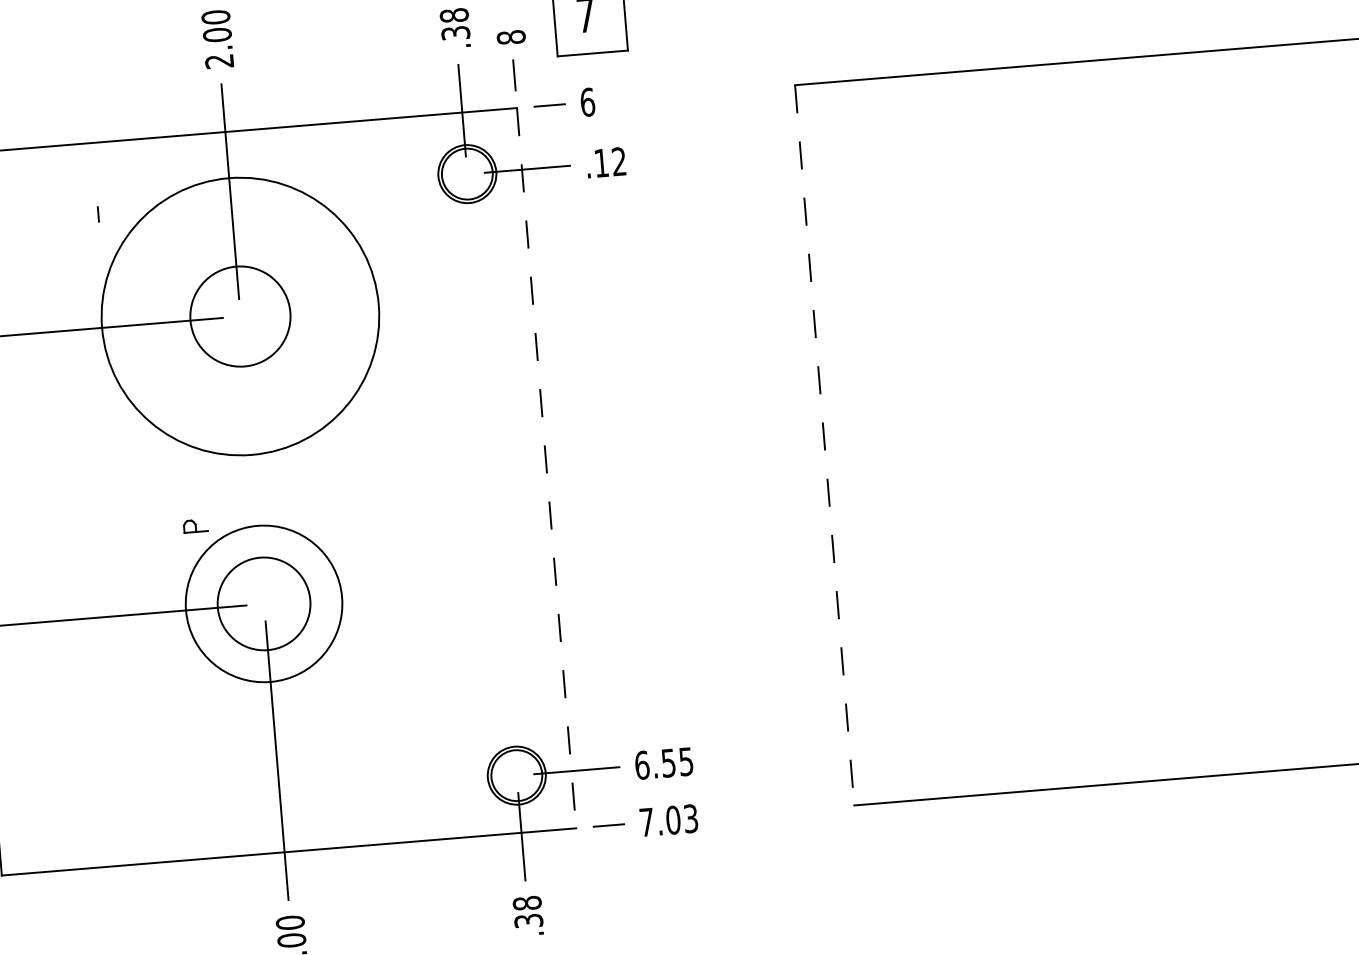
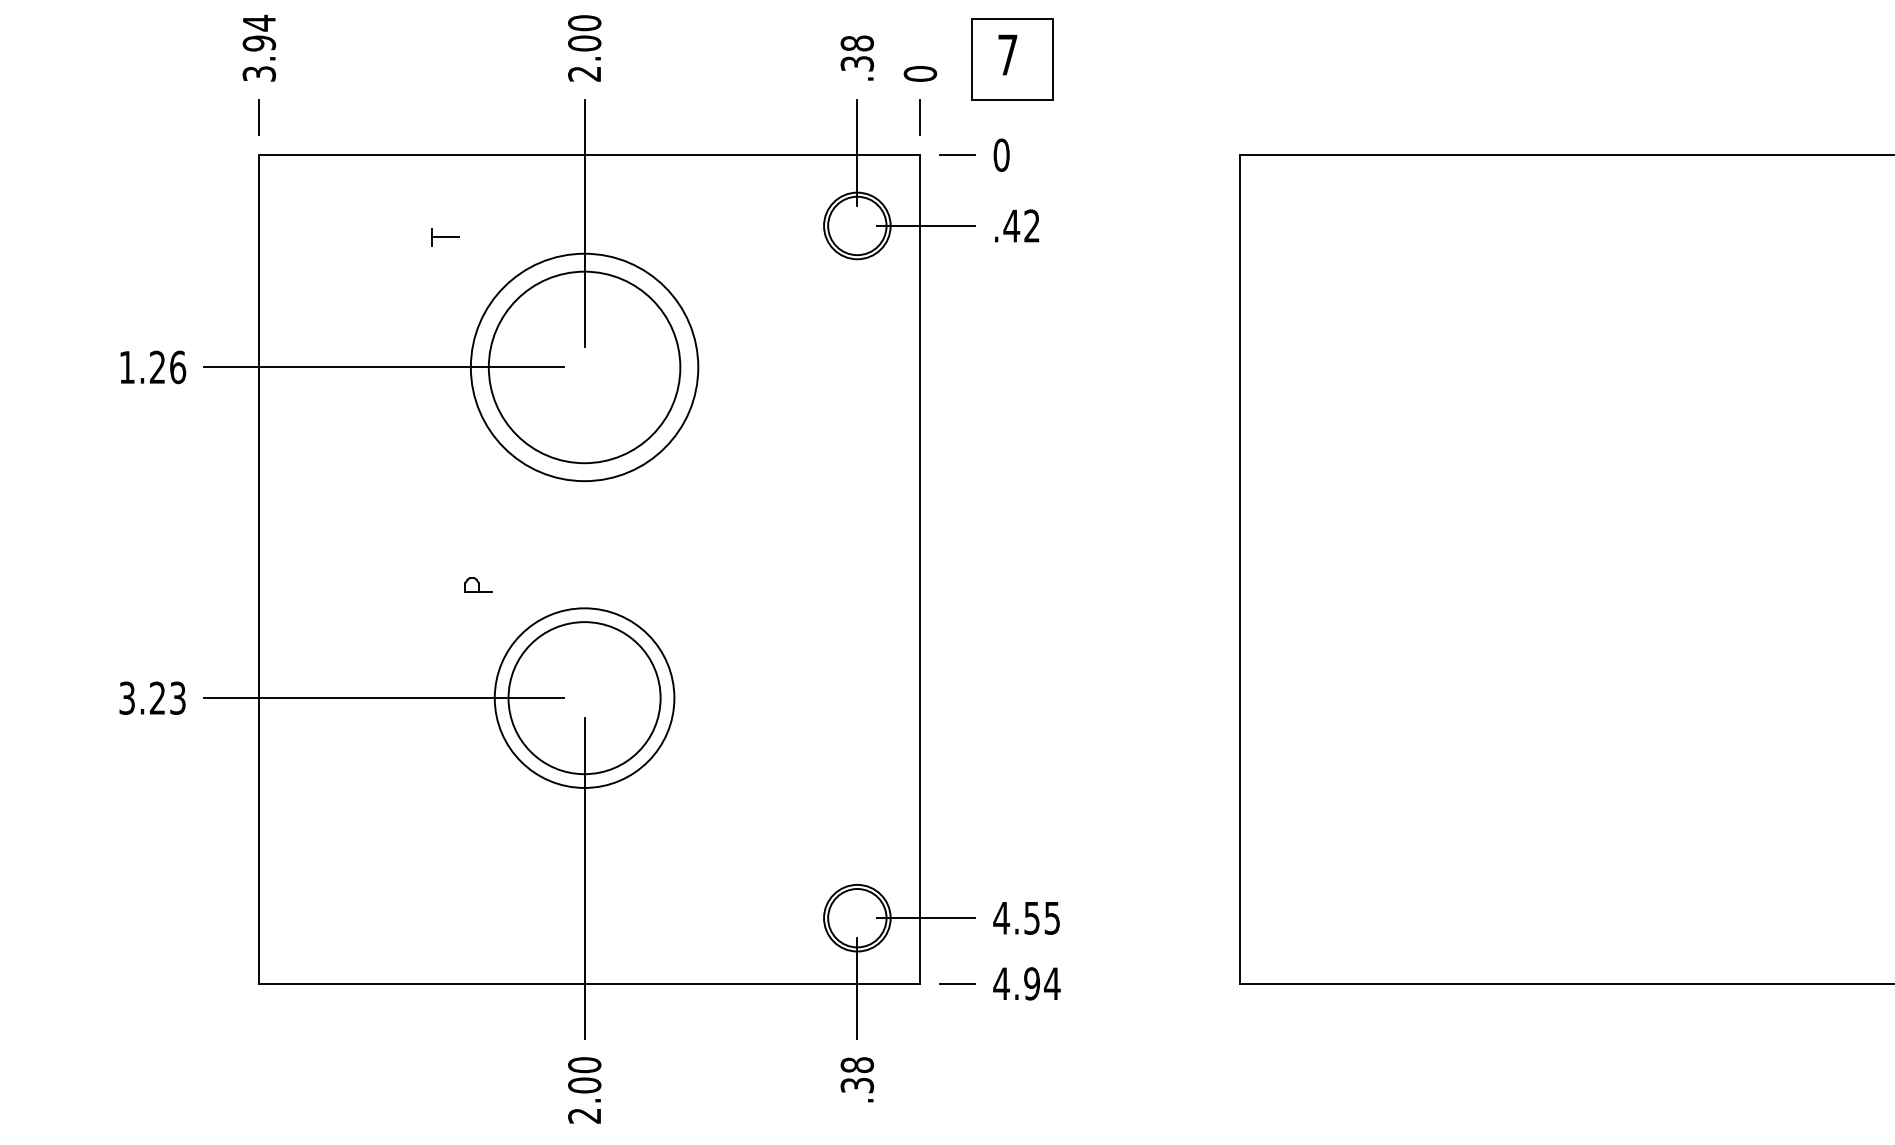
text: (511, 37) -> (920, 73), 8 -> 0
text: (587, 101) -> (1001, 154), 6 -> 0
text: (601, 163) -> (1011, 226), .12 -> .42
line: (109, 213) -> (444, 237), added
circle: (240, 316) -> (584, 367), size x0.71
circle: (240, 316) -> (584, 367), size x1.67
line: (824, 446) -> (1240, 570), dashed -> solid
line: (546, 469) -> (920, 570), dashed -> solid
part: (195, 525) -> (478, 584), moved
circle: (264, 604) -> (584, 698), size x1.43
text: (642, 764) -> (1001, 917), 6.55 -> 4.55
text: (668, 820) -> (1026, 983), 7.03 -> 4.94

